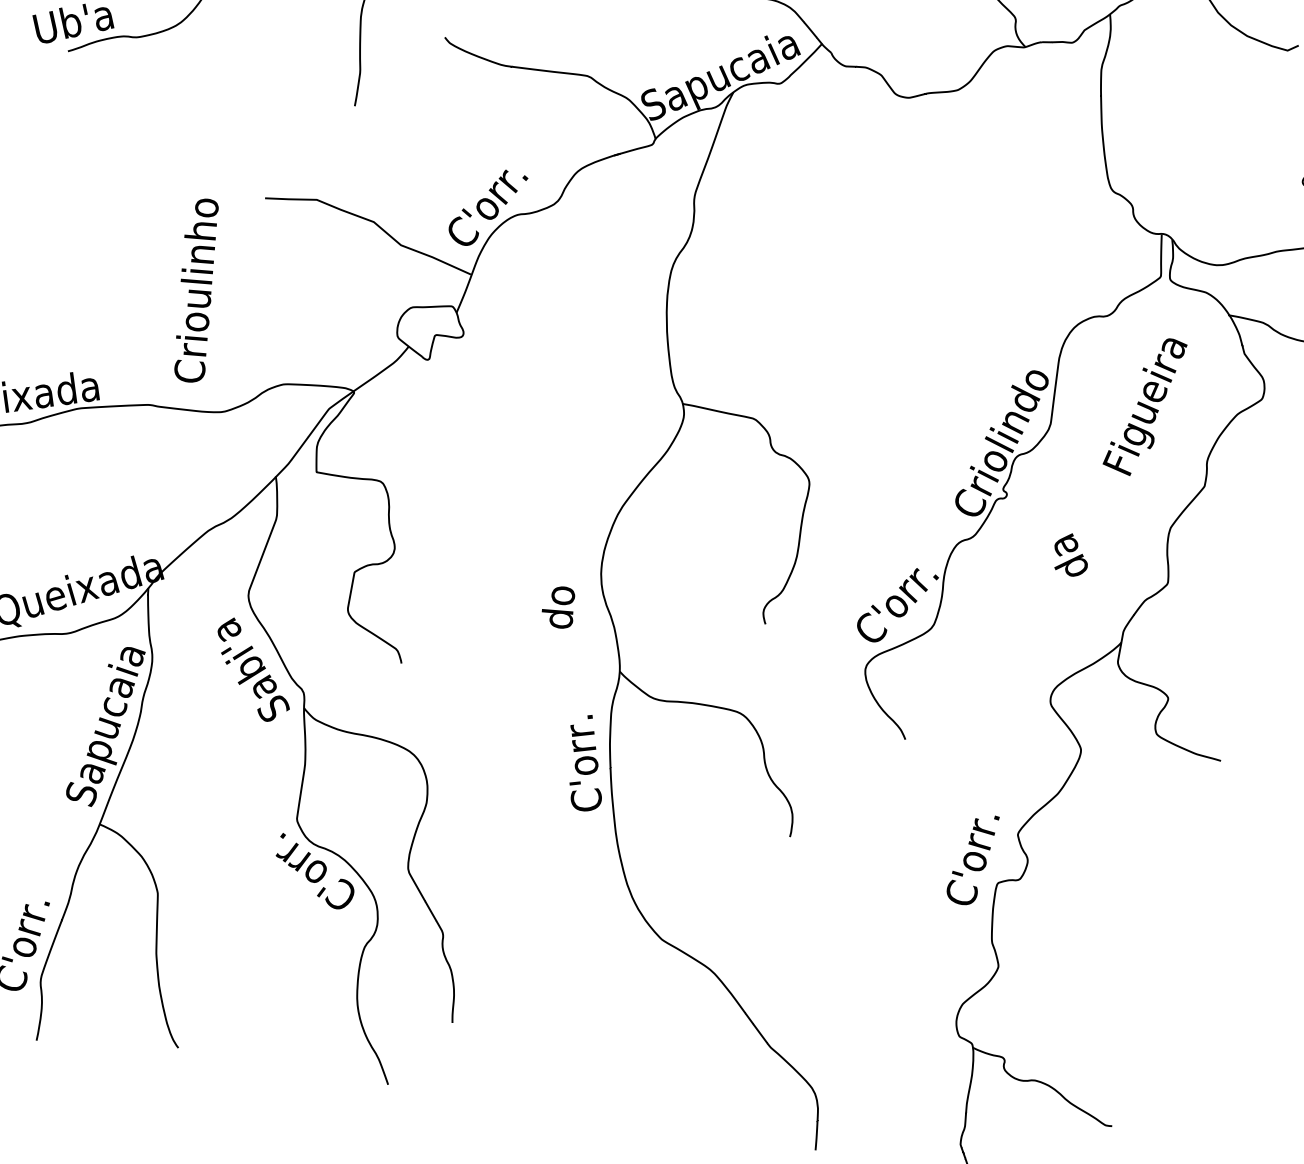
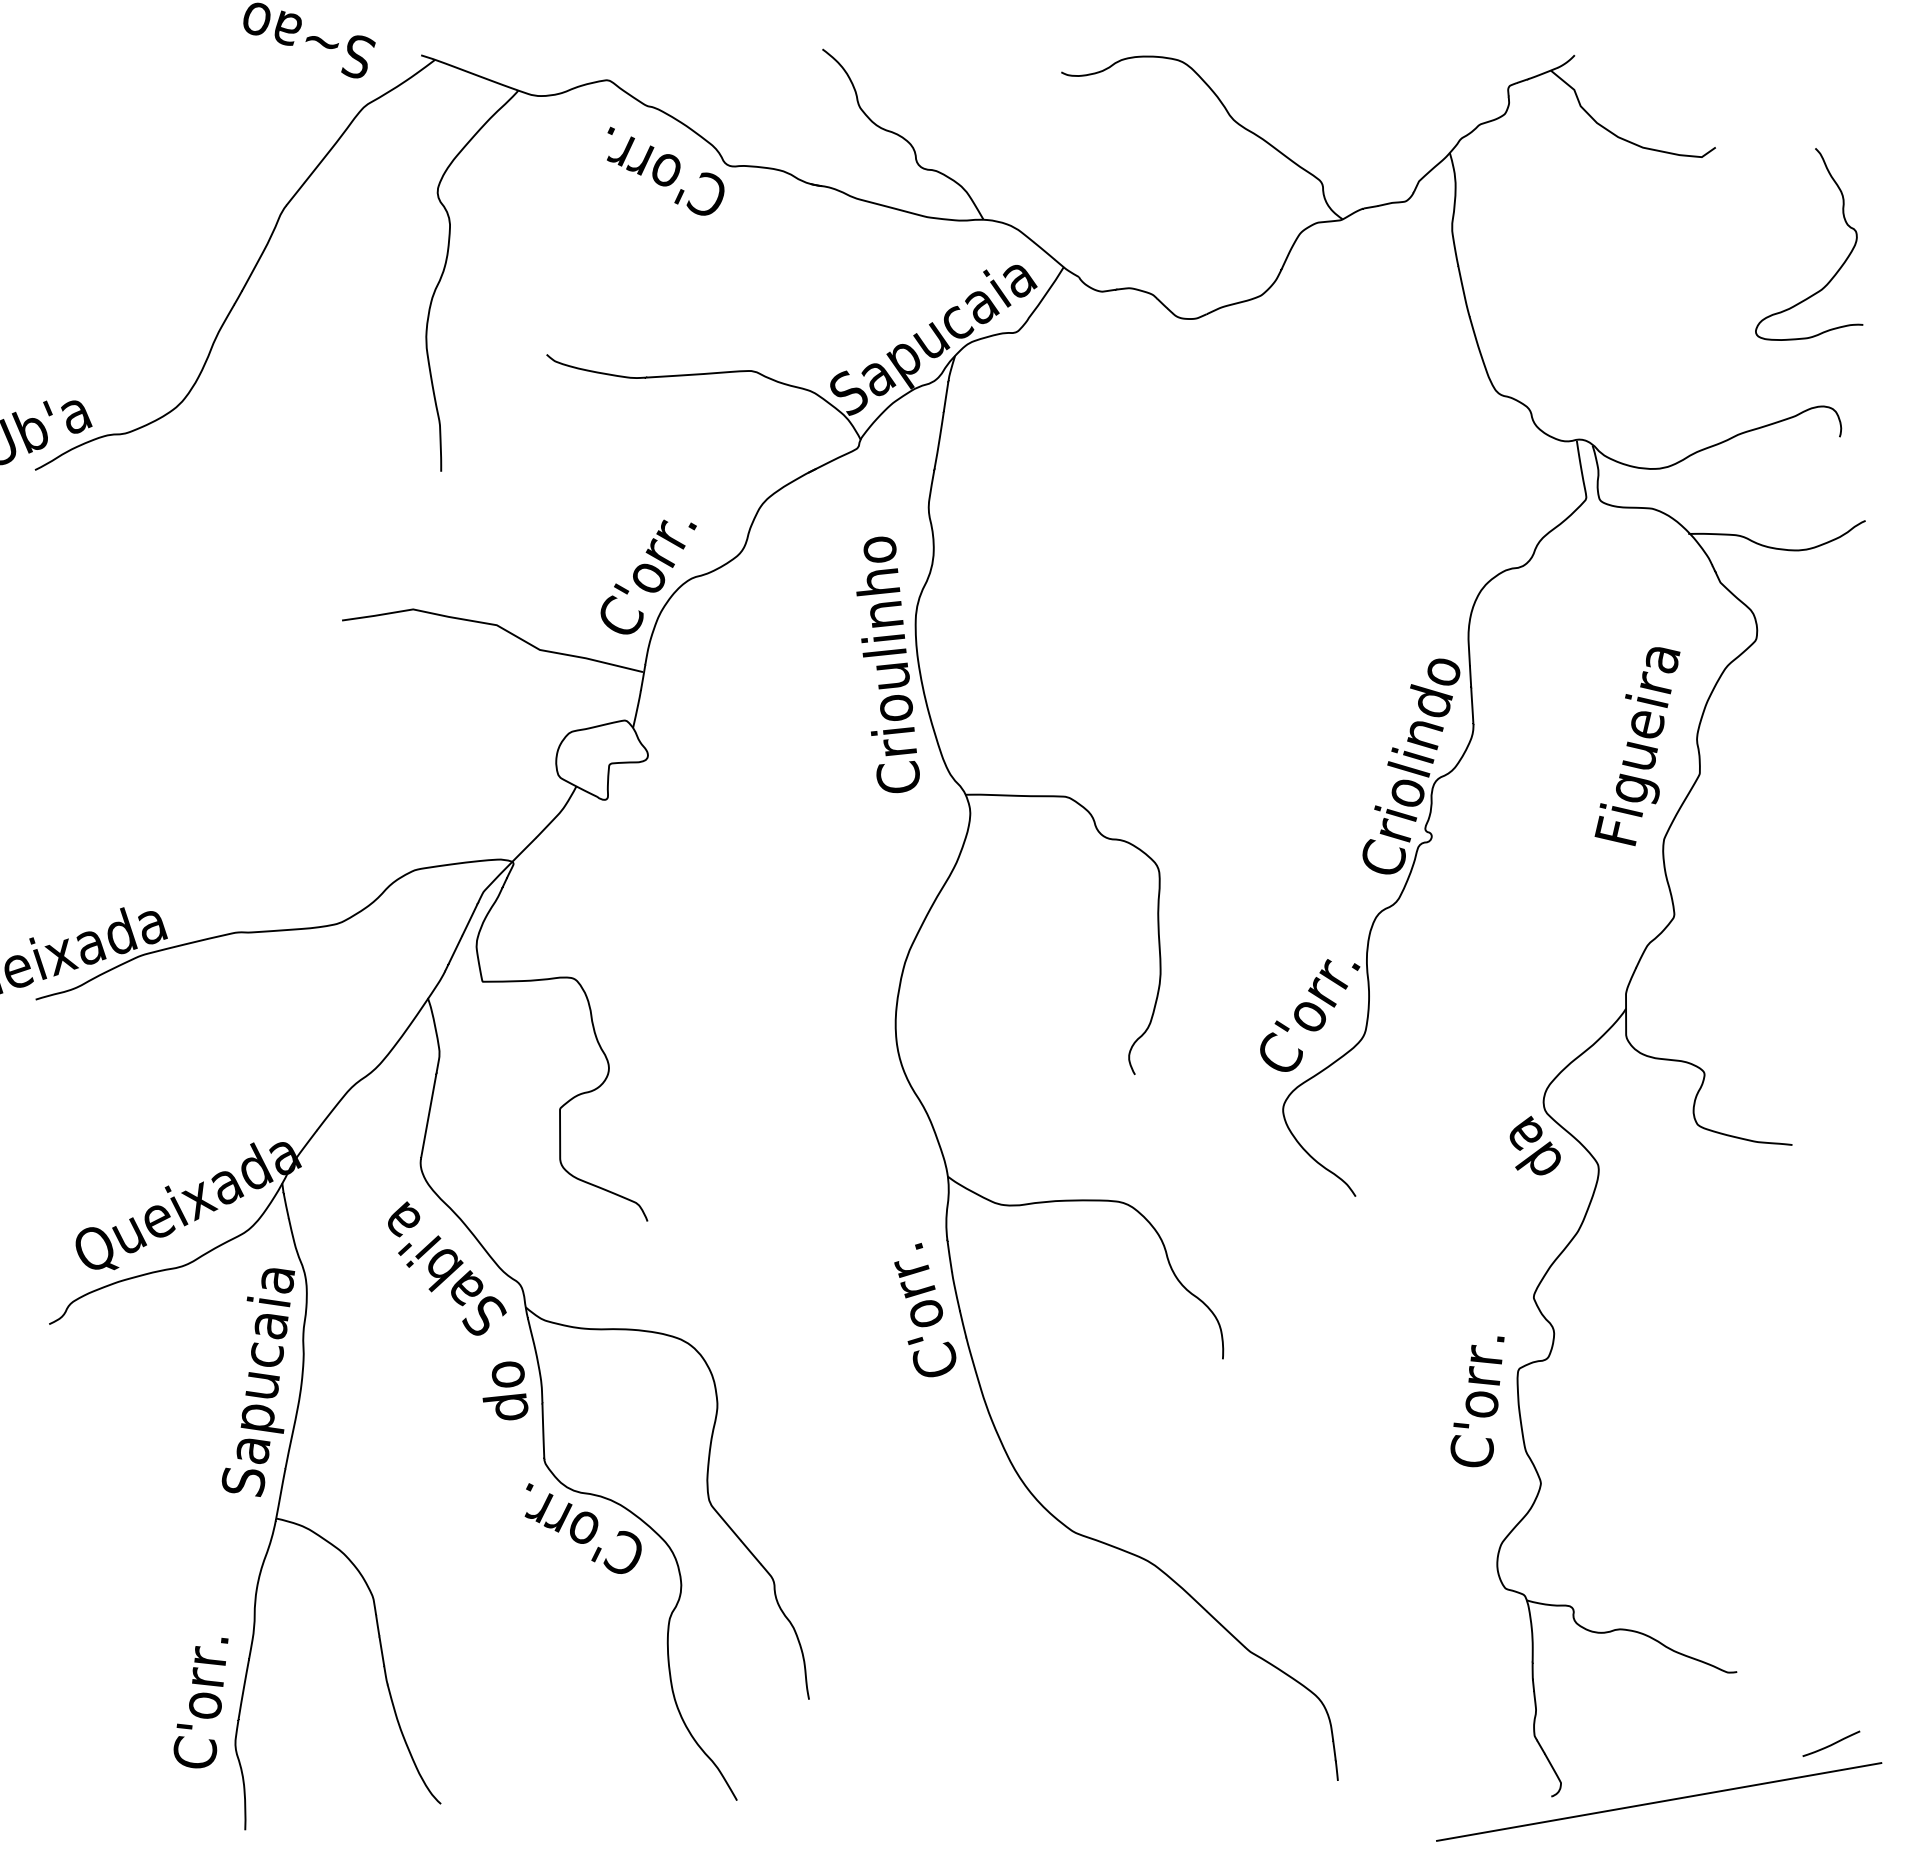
text: (196, 290) -> (887, 664), moved
text: (1144, 406) -> (1637, 746), moved
text: (1070, 554) -> (1534, 1145), moved
text: (559, 606) -> (505, 1390), moved
text: (972, 858) -> (1477, 1401), moved

